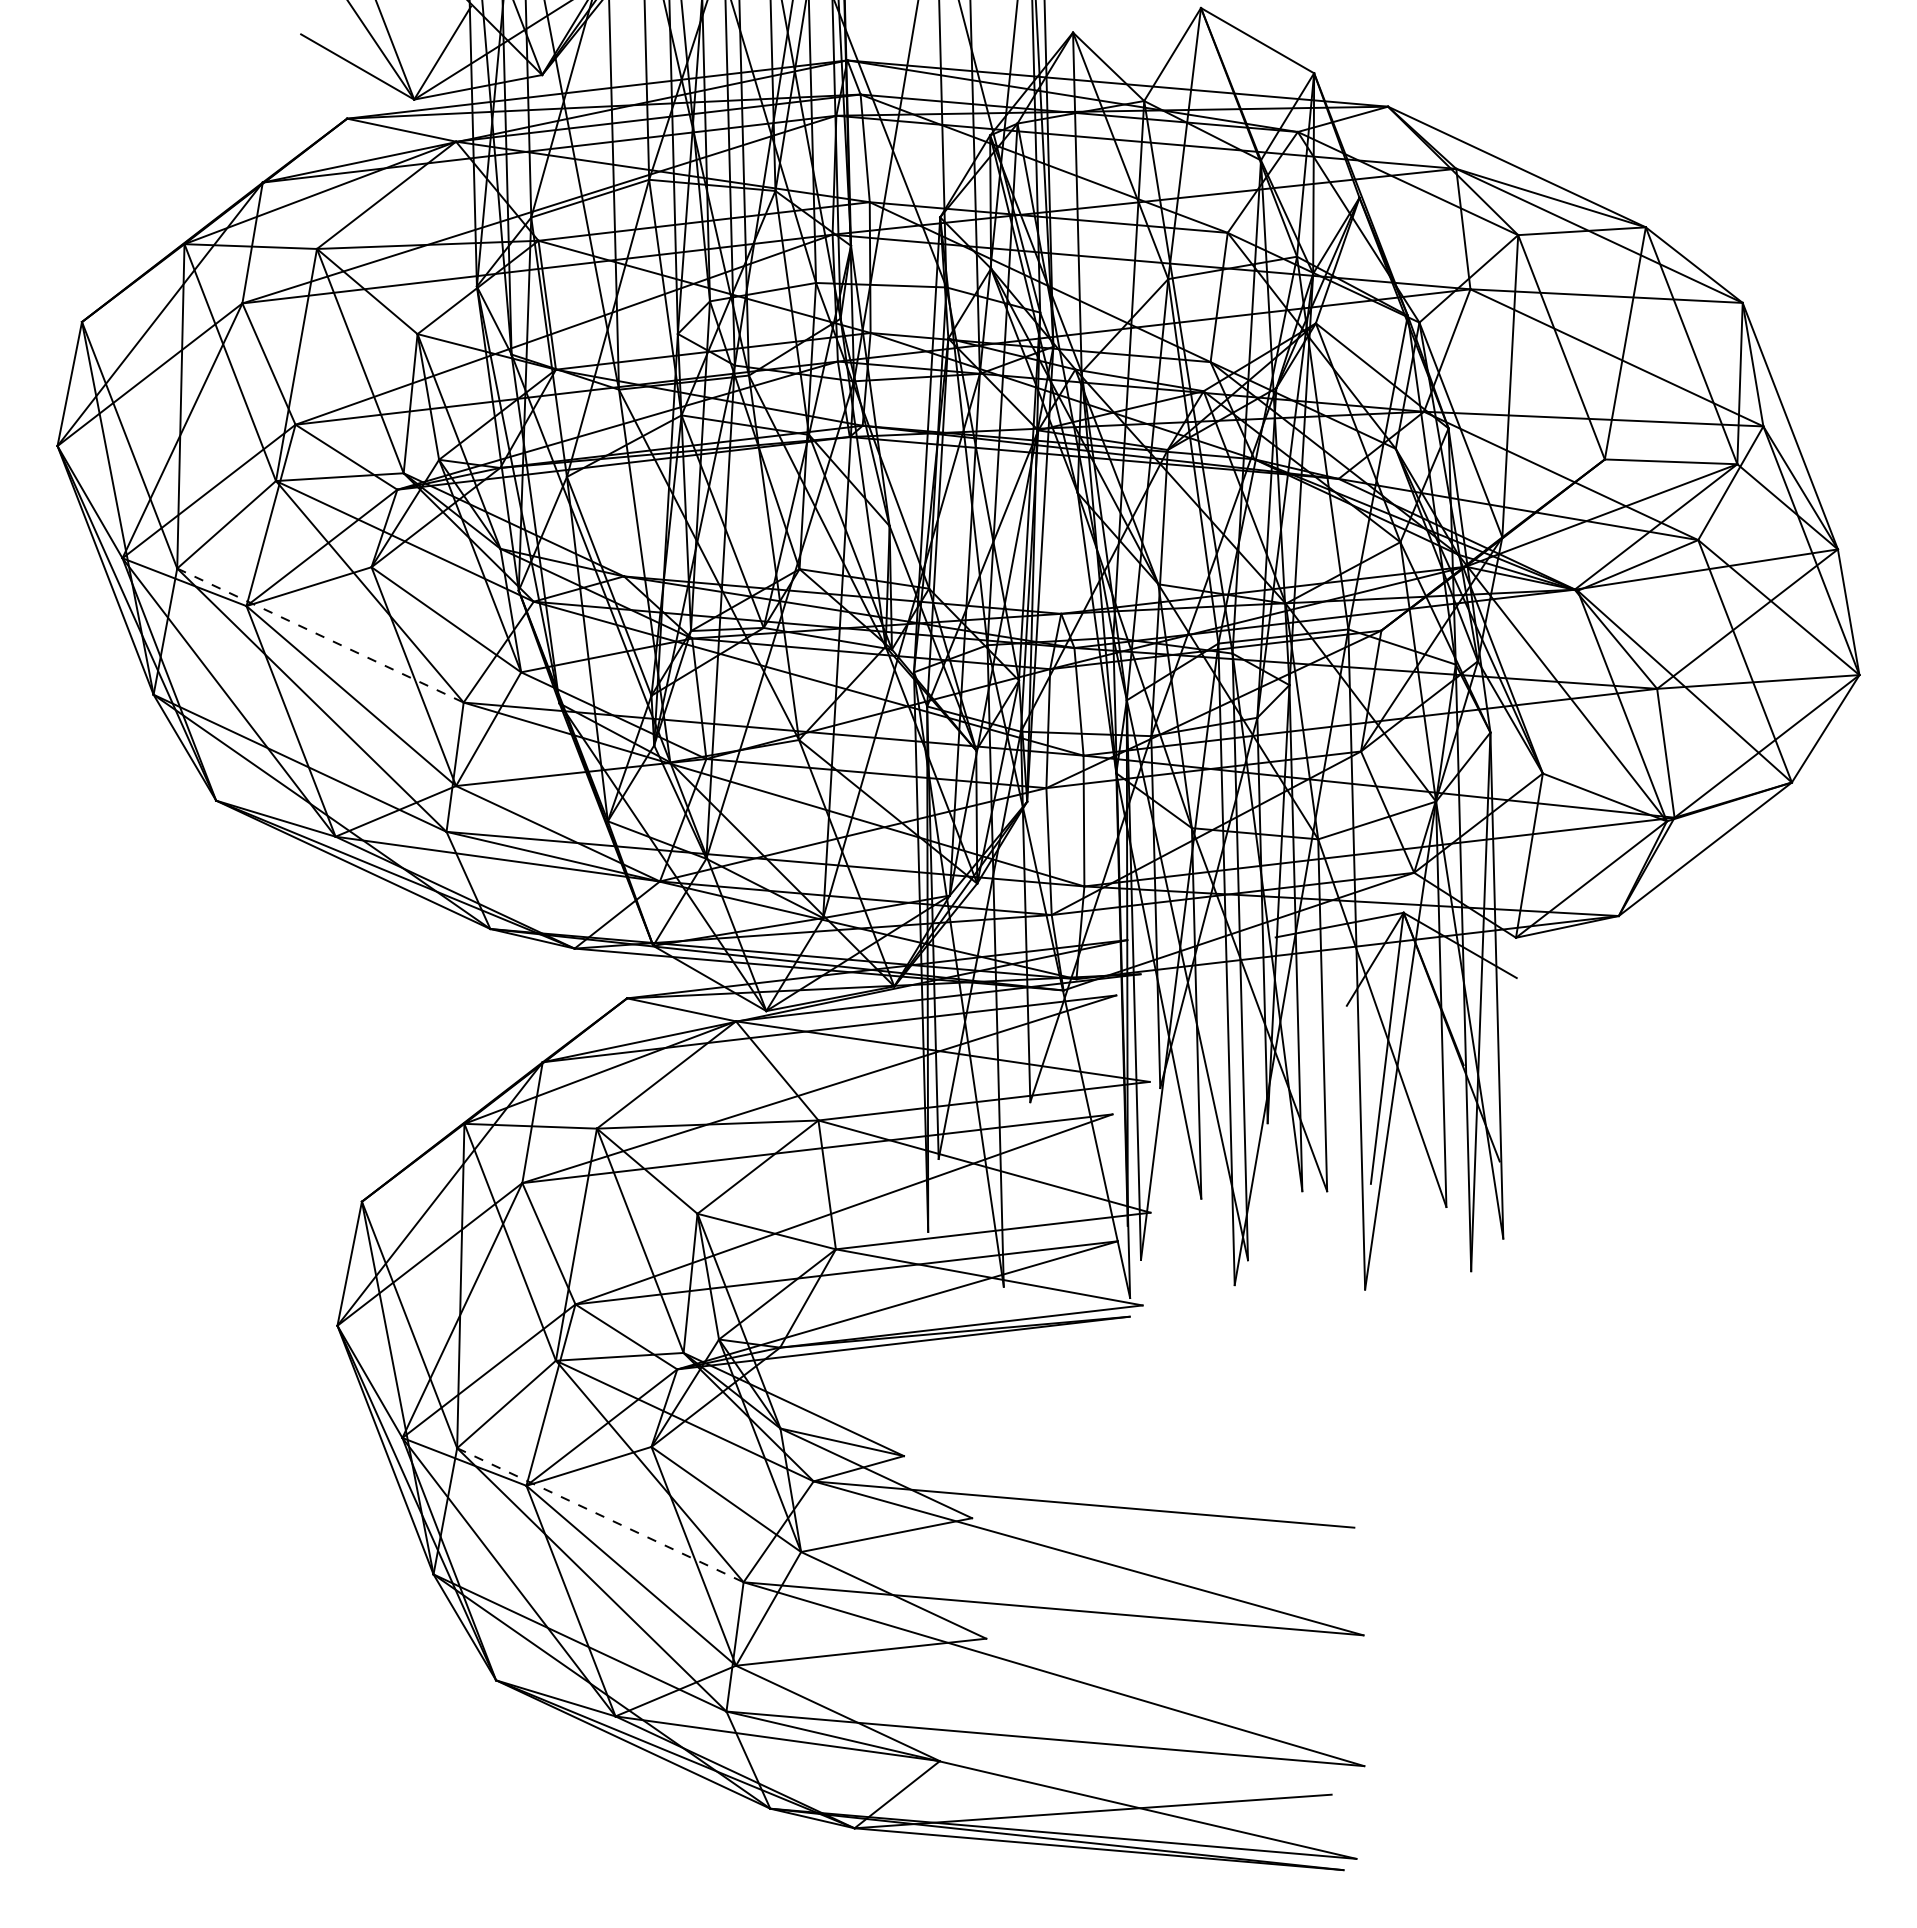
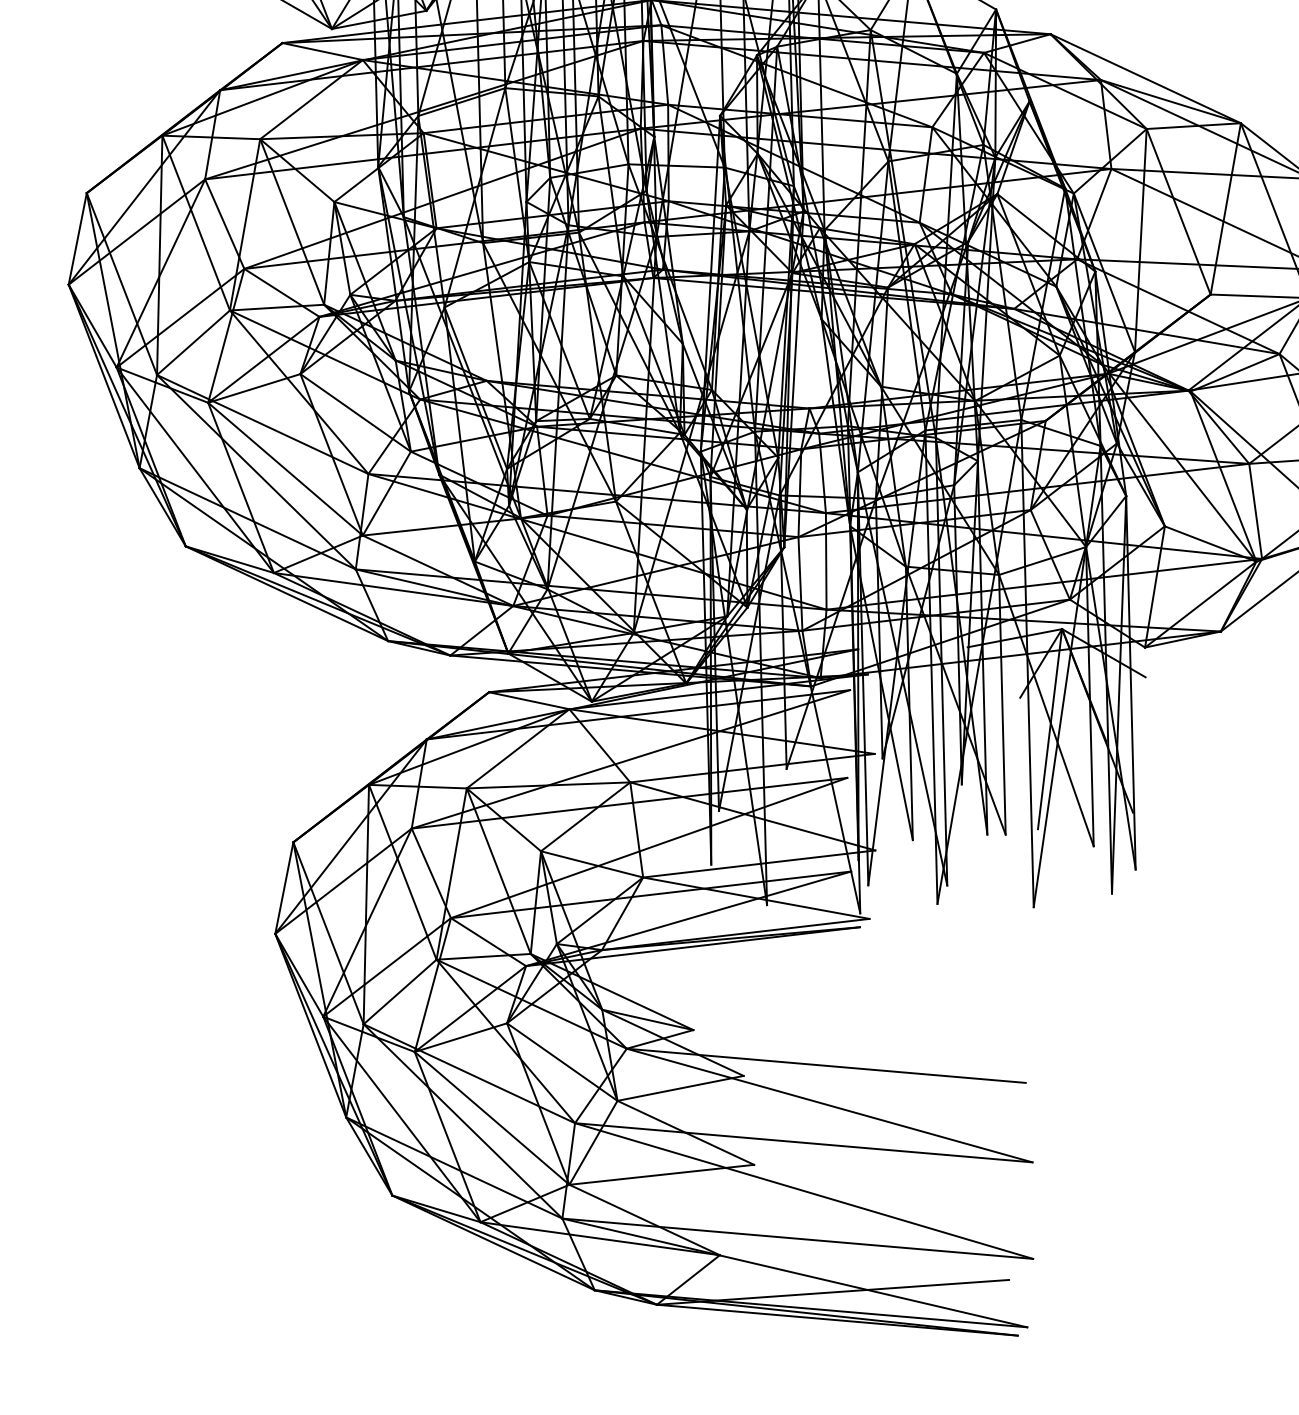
line: (320, 635) -> (262, 424), dashed -> solid
line: (600, 1515) -> (469, 1073), dashed -> solid

